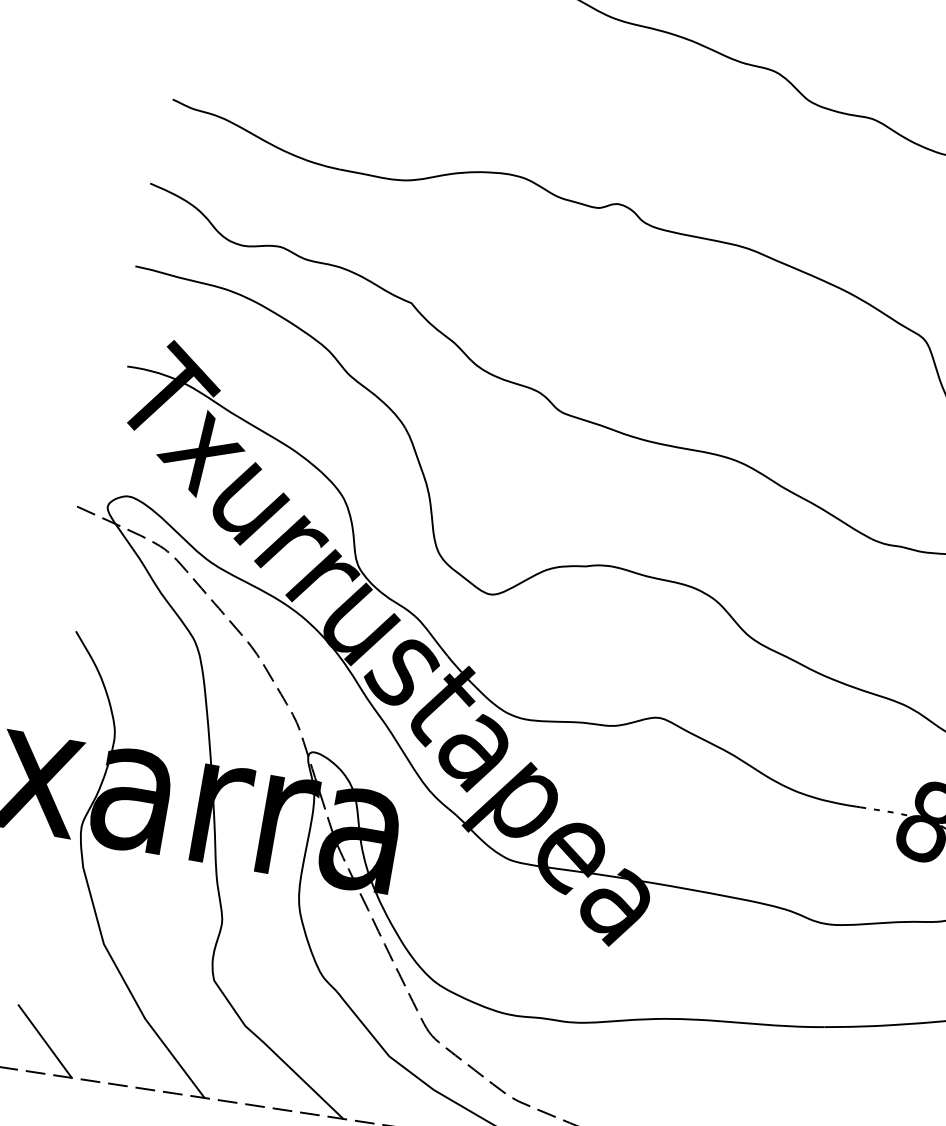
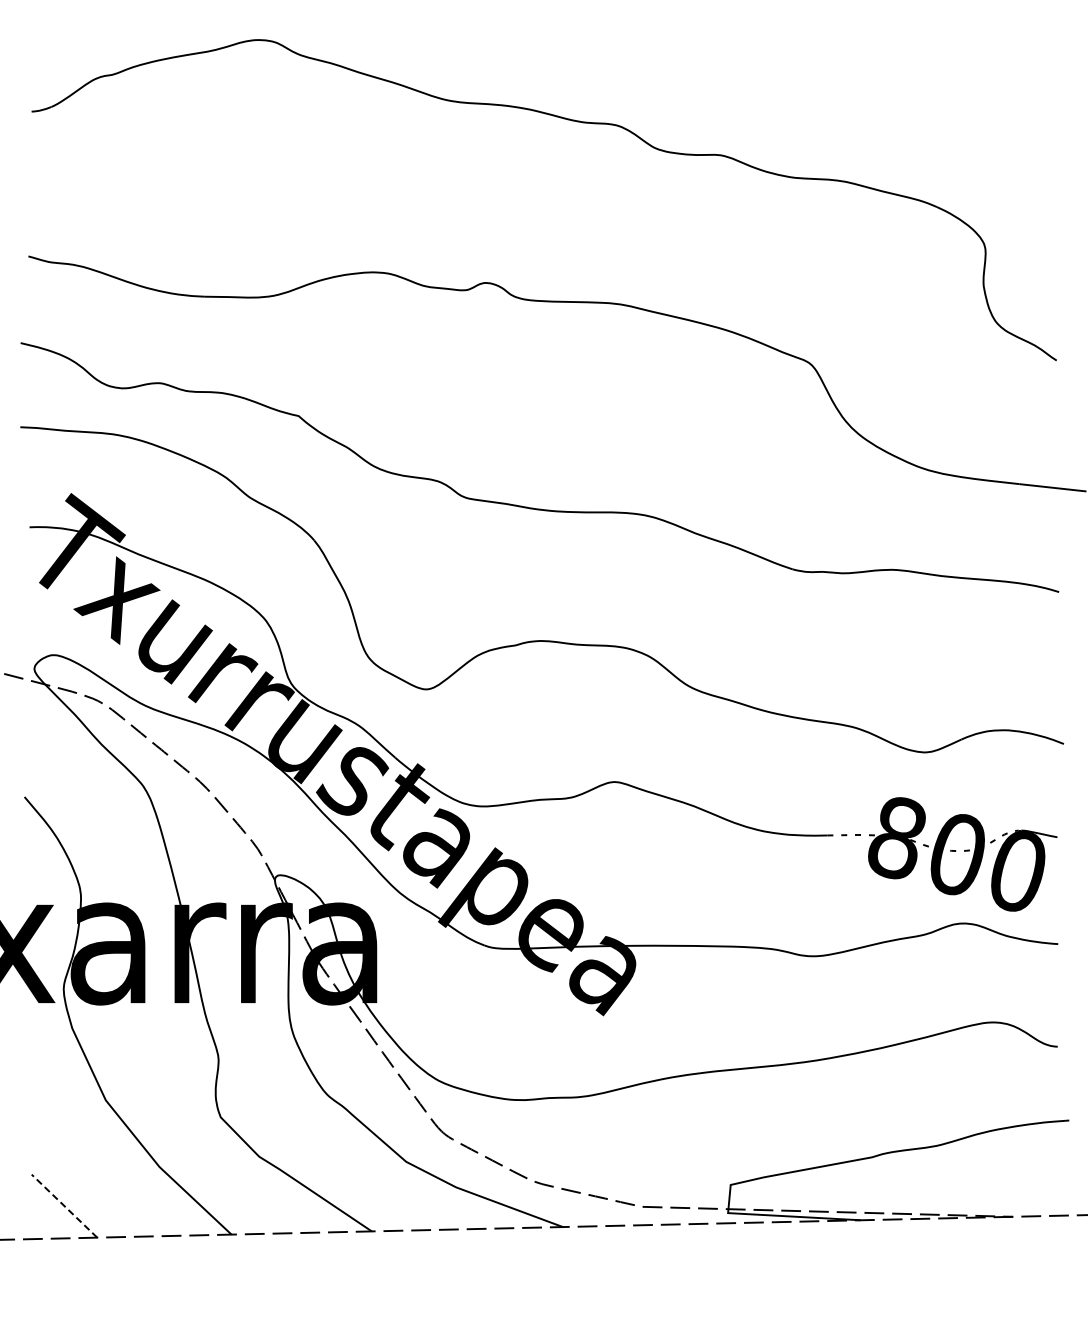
line: (44, 1041) -> (64, 1206), solid -> dashed

